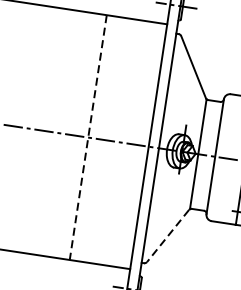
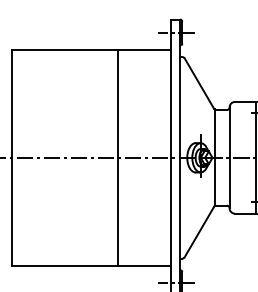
line: (87, 137) -> (117, 157), dashed -> solid
line: (168, 236) -> (199, 232), dashed -> solid

